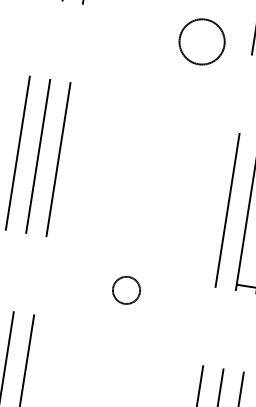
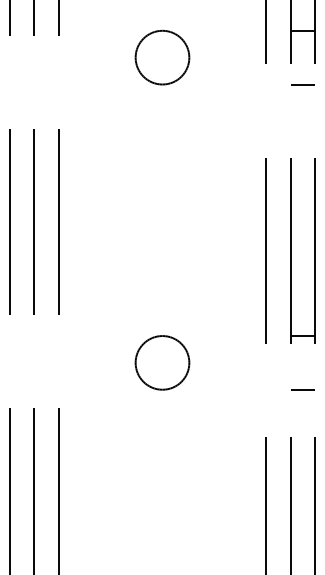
circle: (202, 41) -> (162, 57), moved
circle: (126, 290) -> (162, 362), size x1.67
line: (239, 330) -> (302, 389), added

